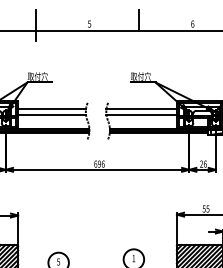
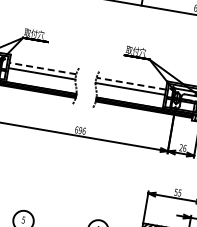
line: (52, 109) -> (43, 68), solid -> dashed
line: (141, 109) -> (131, 83), solid -> dashed

